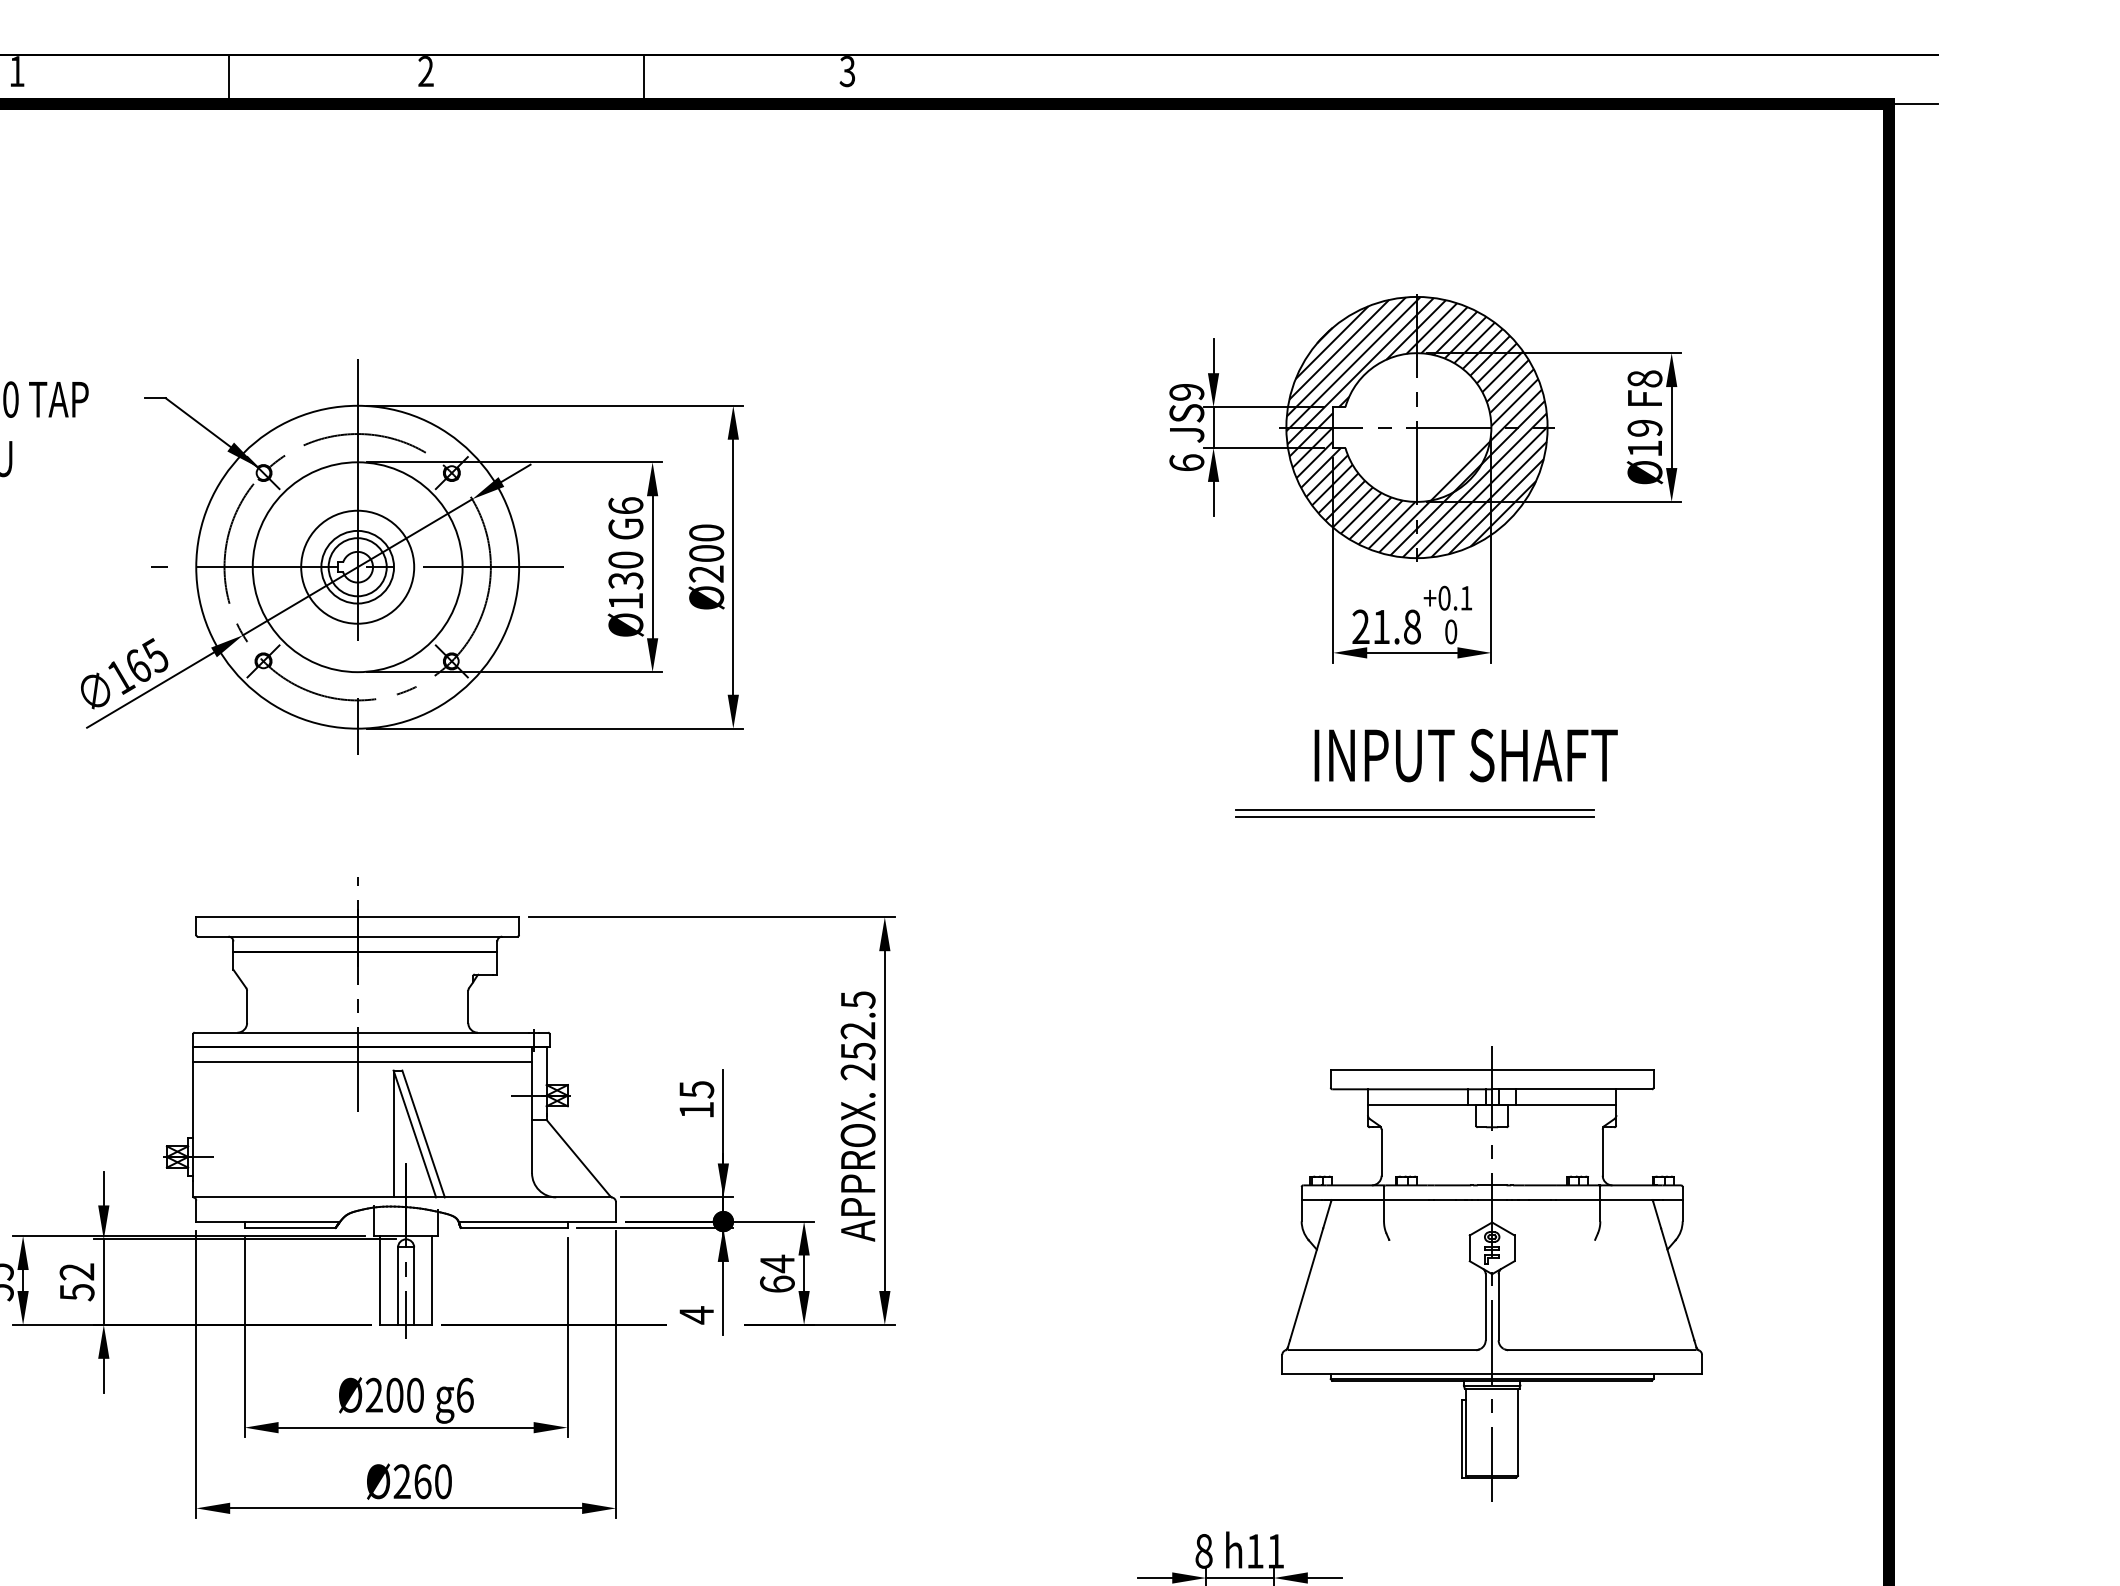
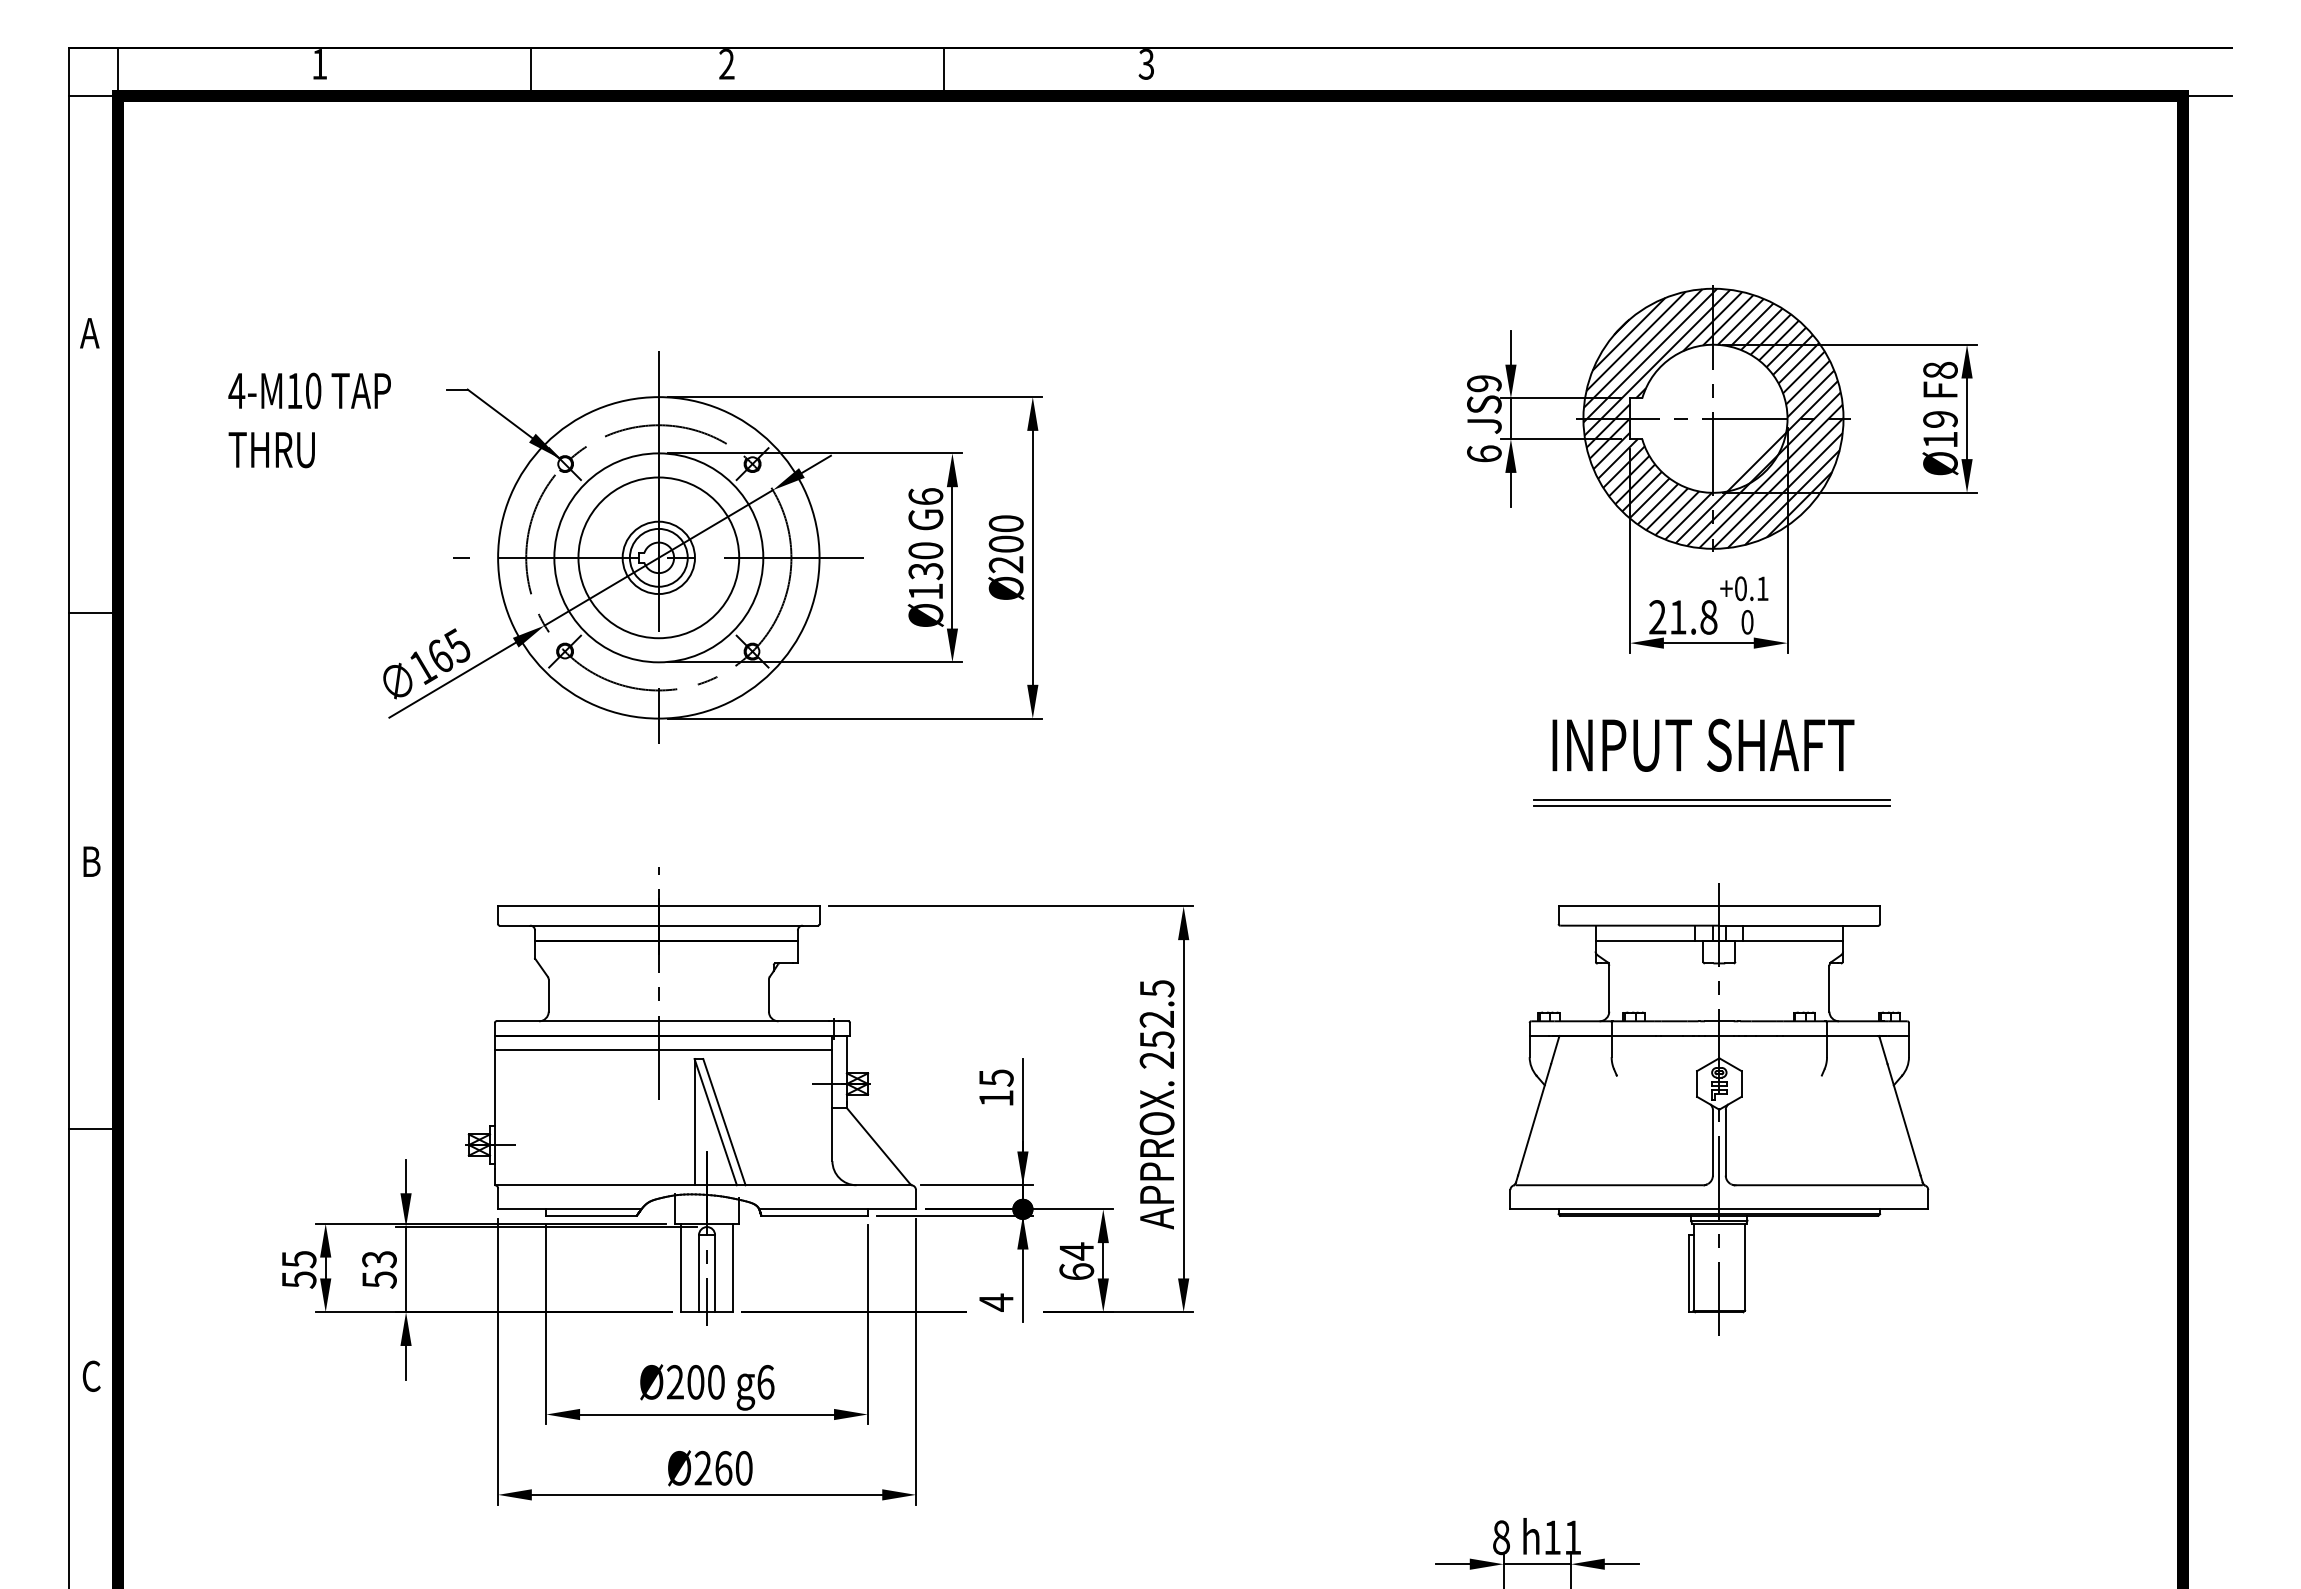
circle: (357, 566) -> (658, 557), size x1.43
text: (1466, 754) -> (1703, 744), moved
text: (77, 1271) -> (379, 1259), 52 -> 53
part: (1492, 1273) -> (1719, 1109), moved

